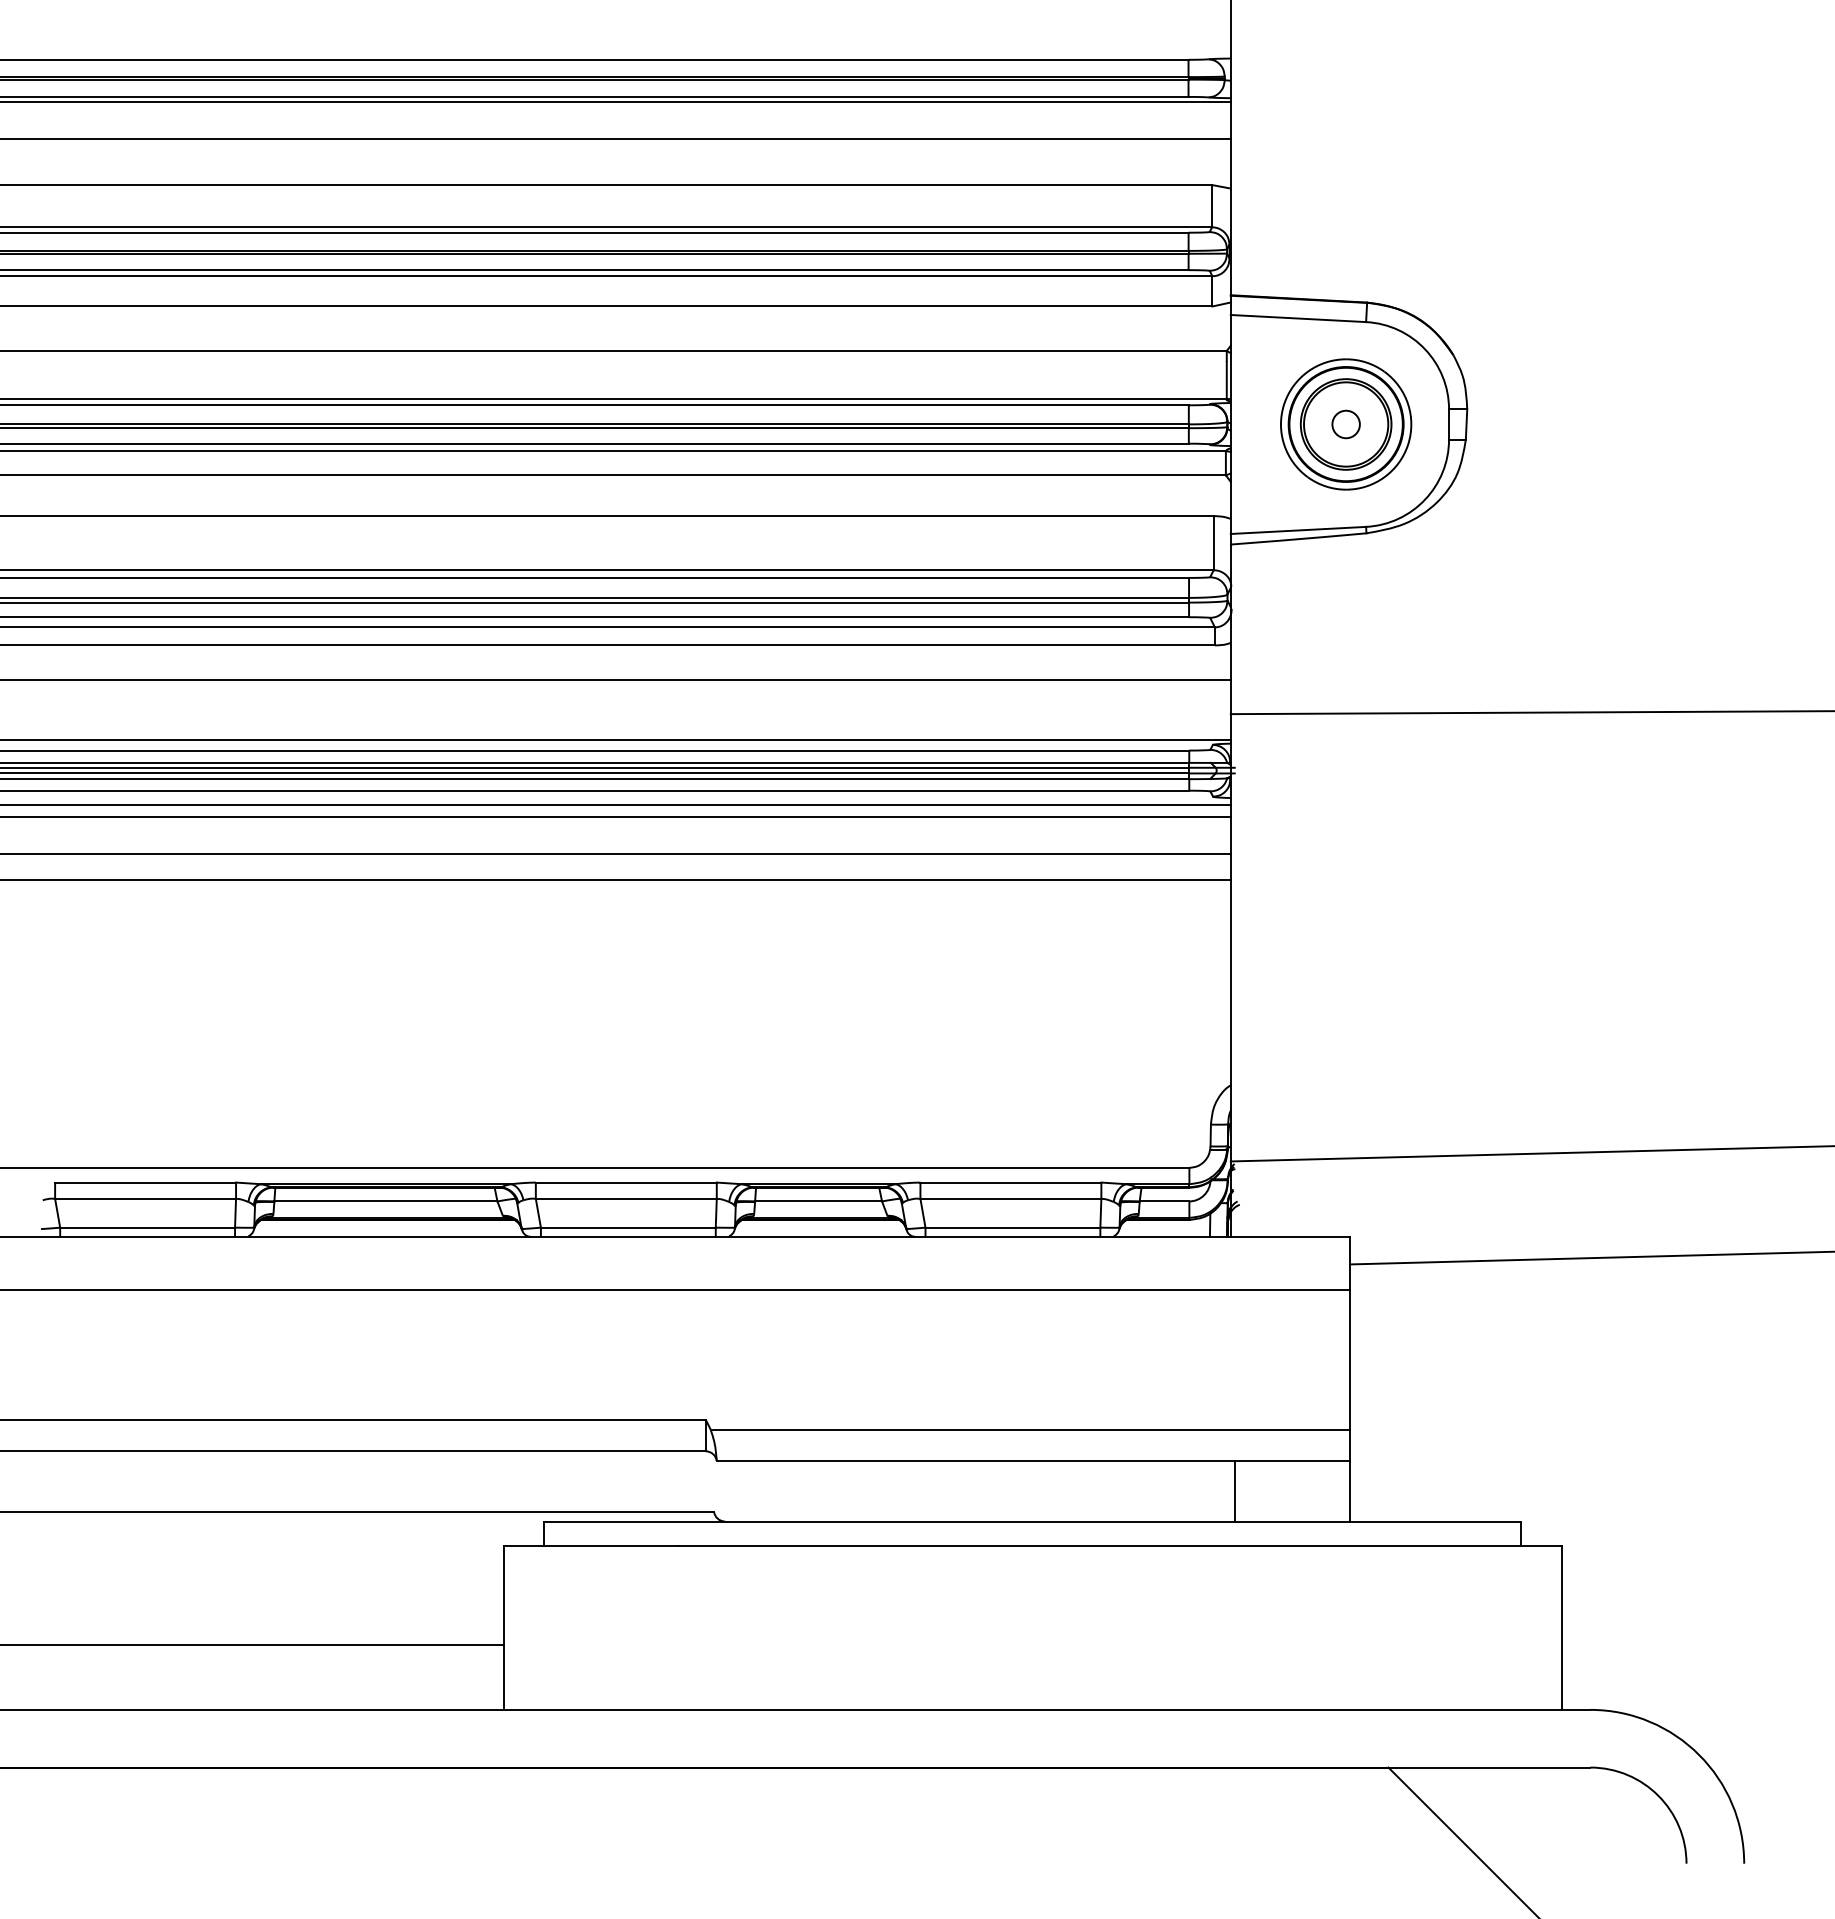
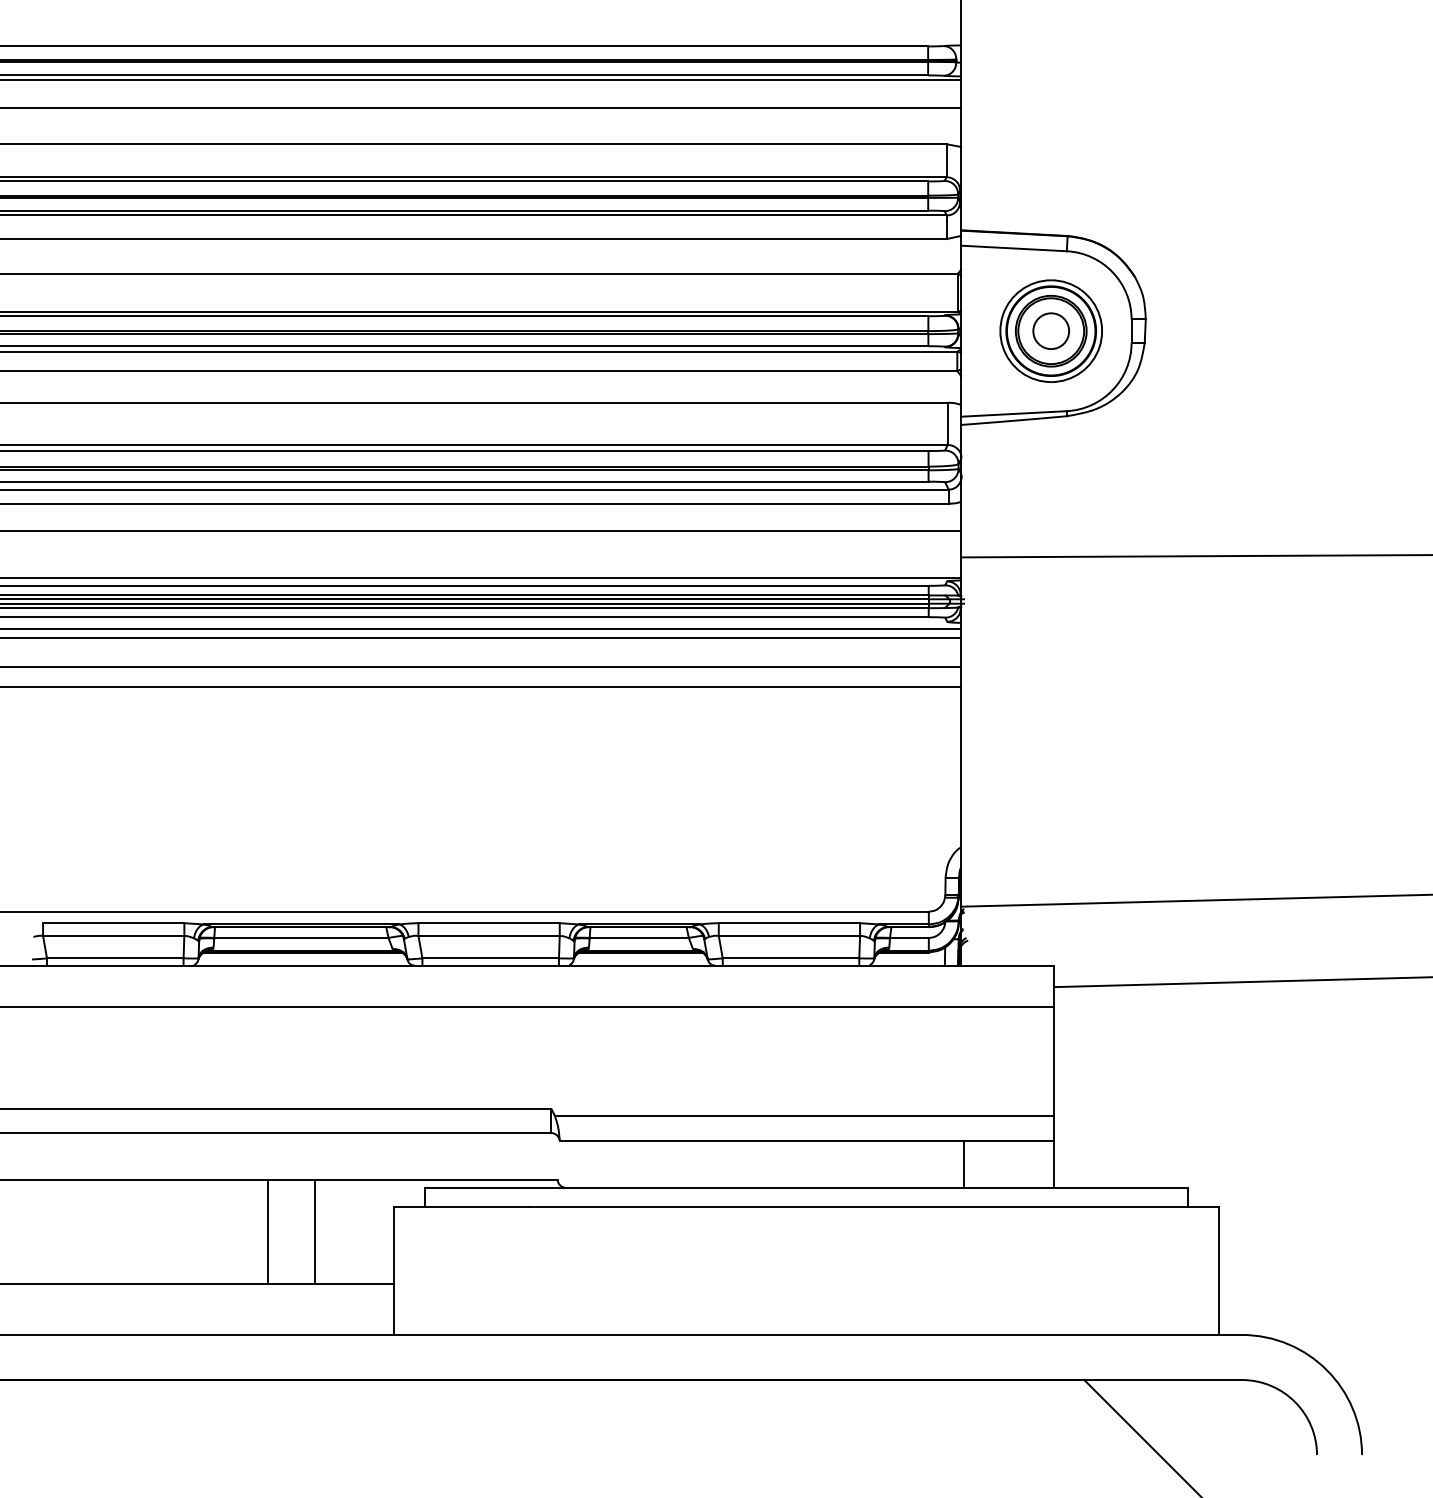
circle: (1346, 424) -> (1051, 331), size x1.67
line: (342, 1577) -> (267, 1231), added
line: (403, 1577) -> (315, 1231), added

